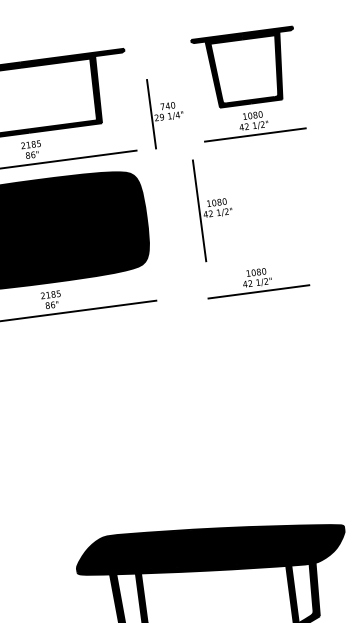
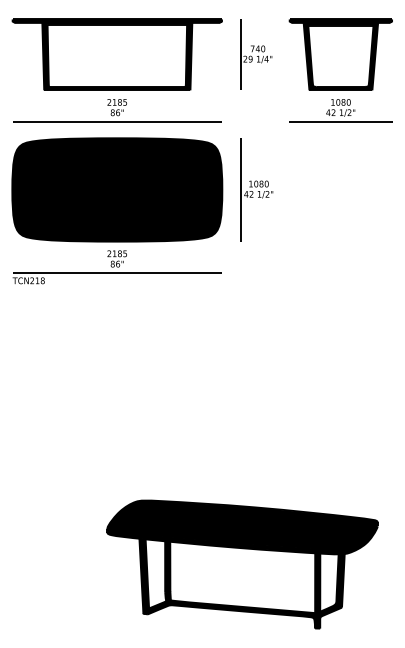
part: (167, 111) -> (256, 54), moved
part: (215, 208) -> (256, 189), moved
part: (256, 280) -> (323, 266), removed

